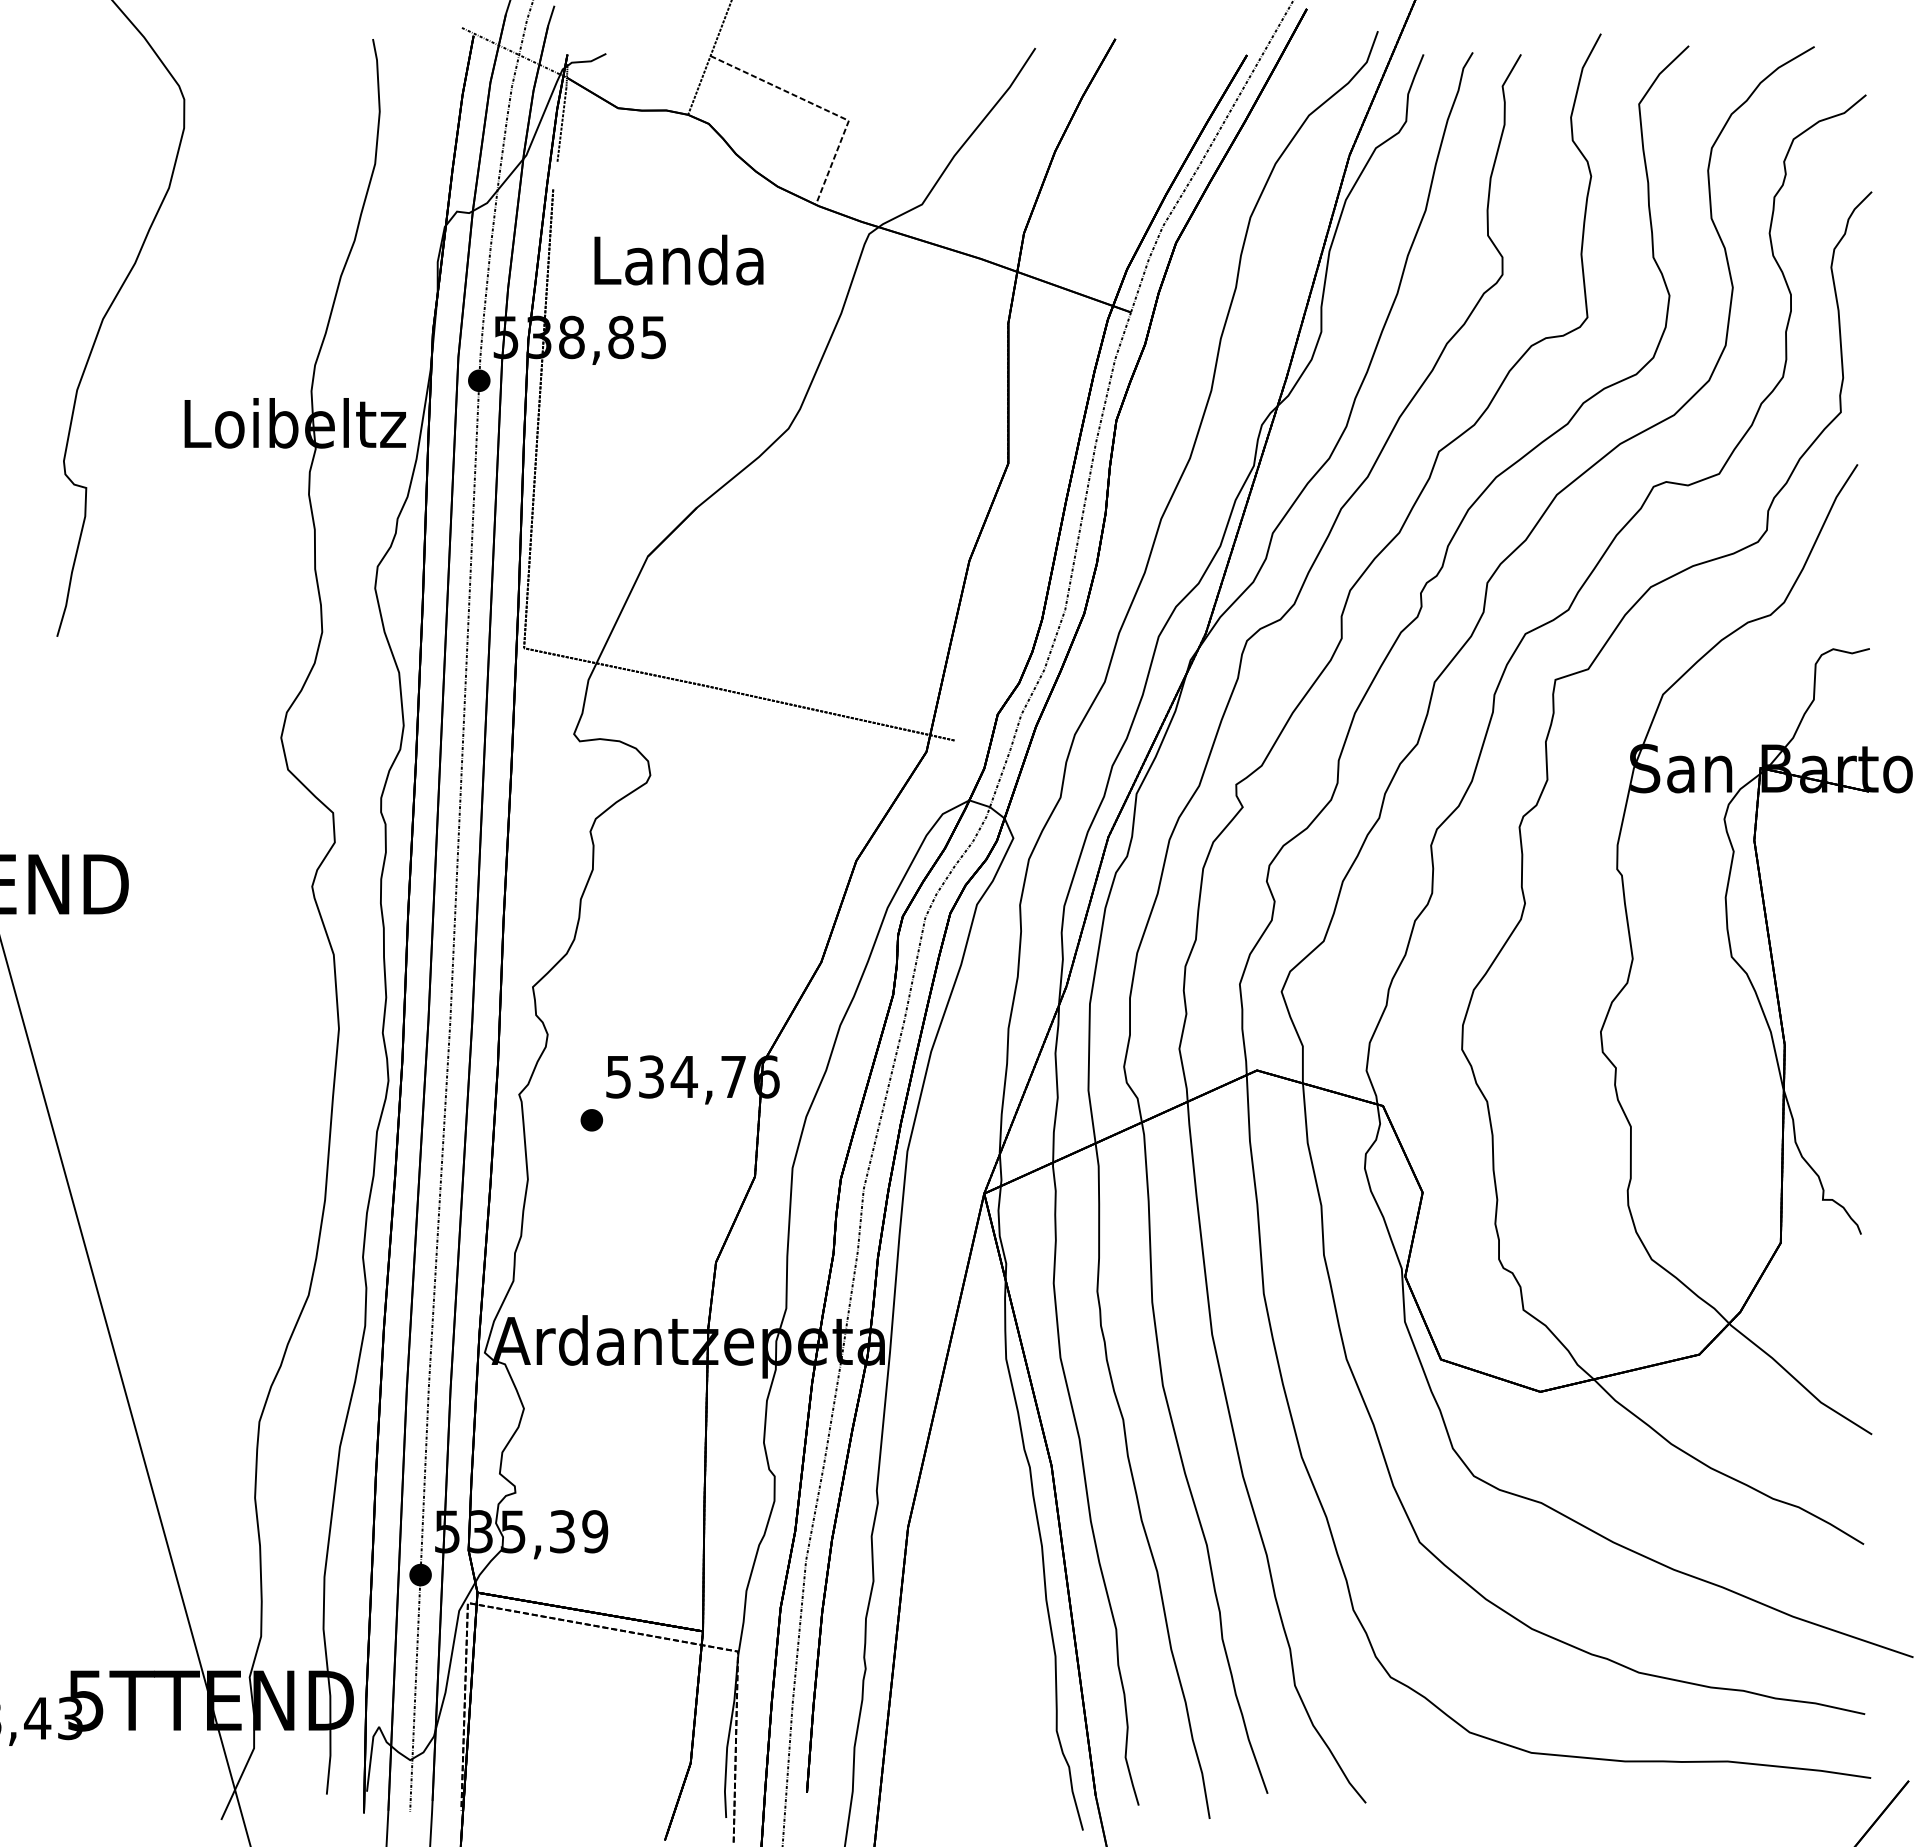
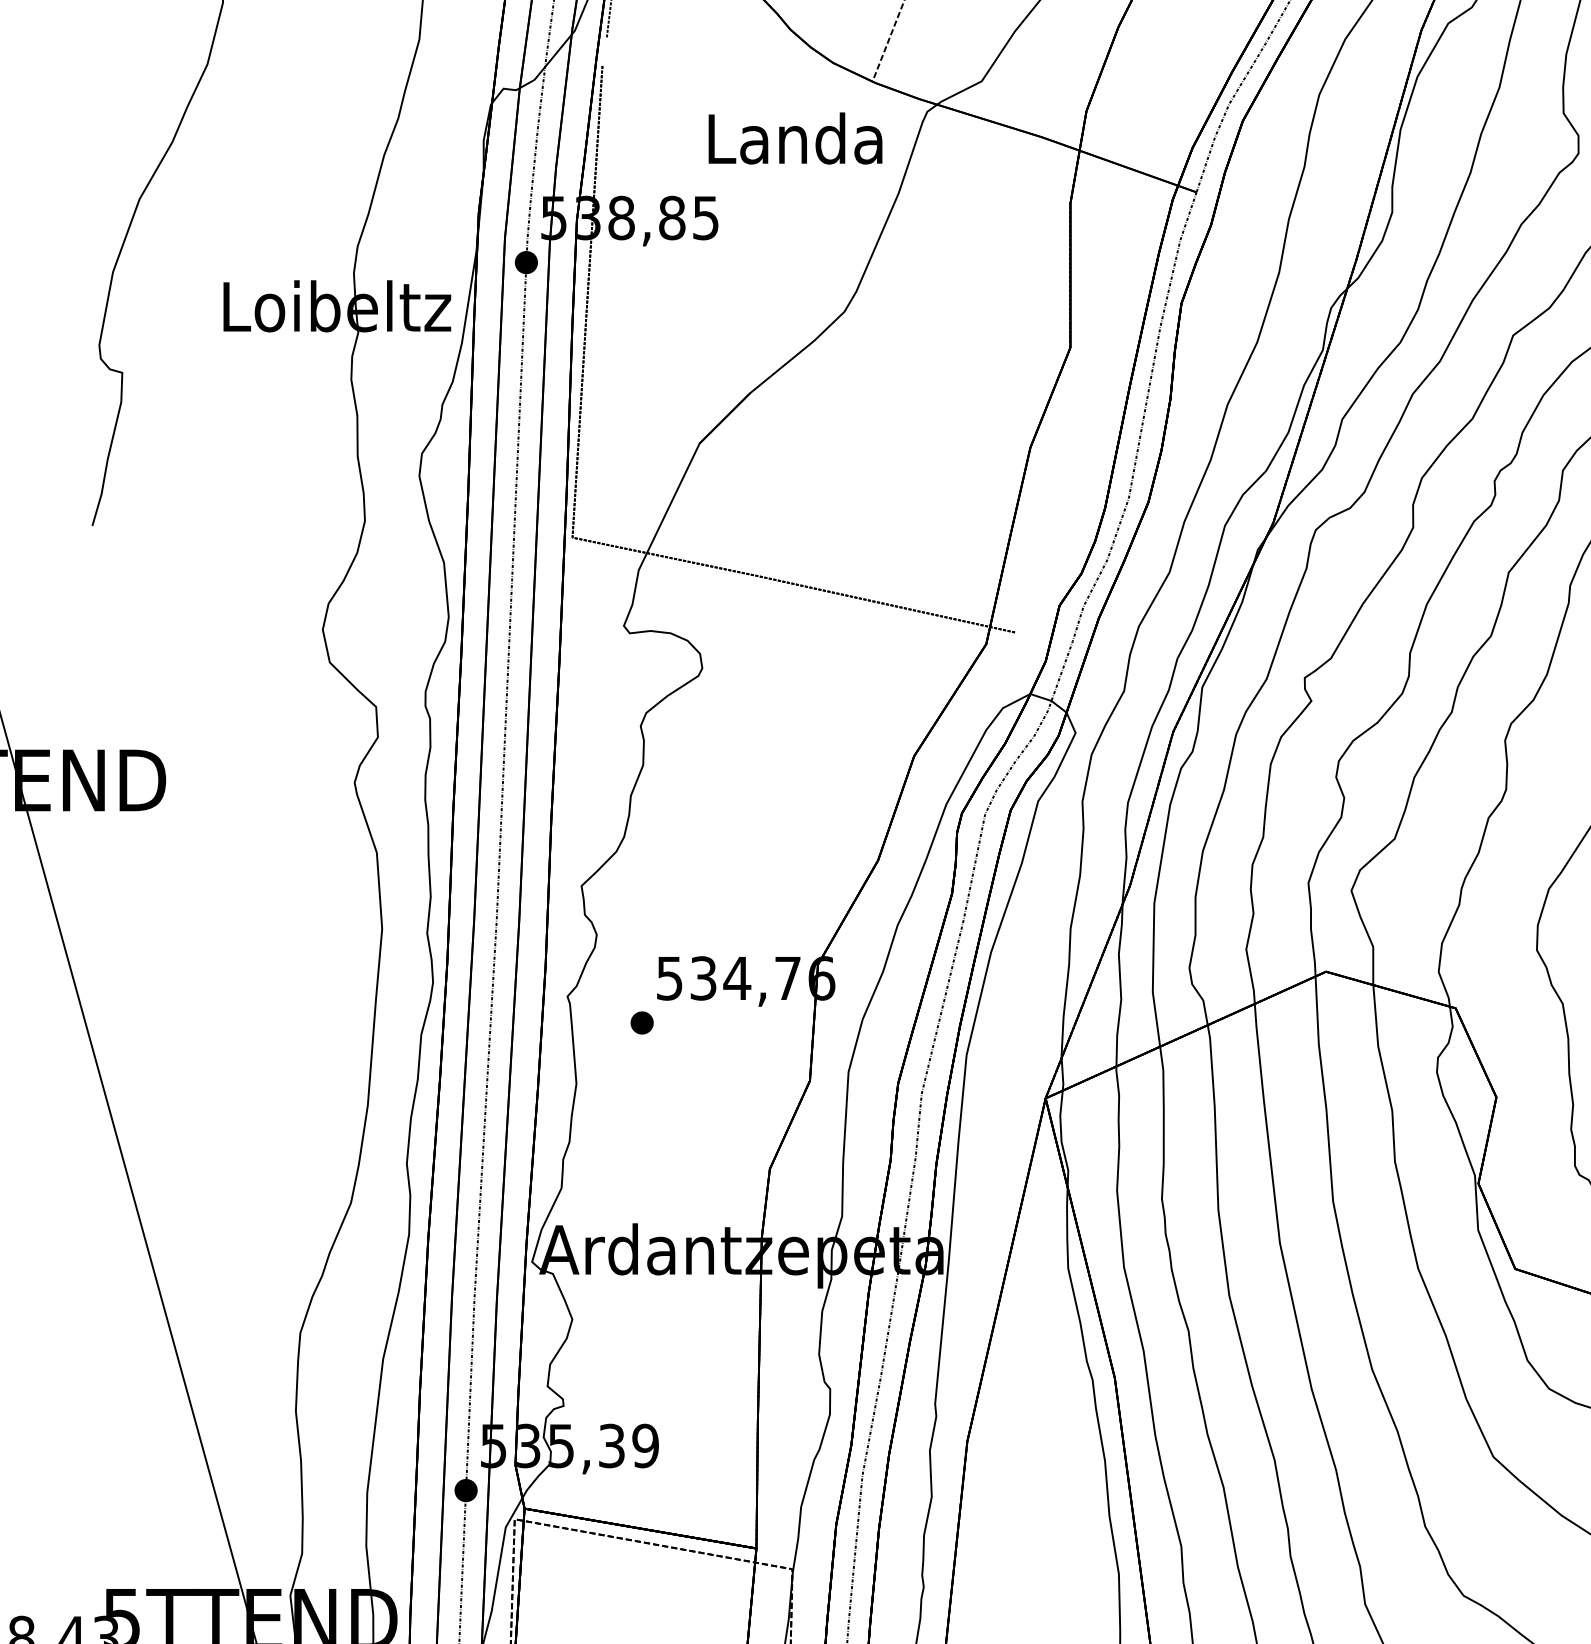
text: (678, 259) -> (795, 137), moved

